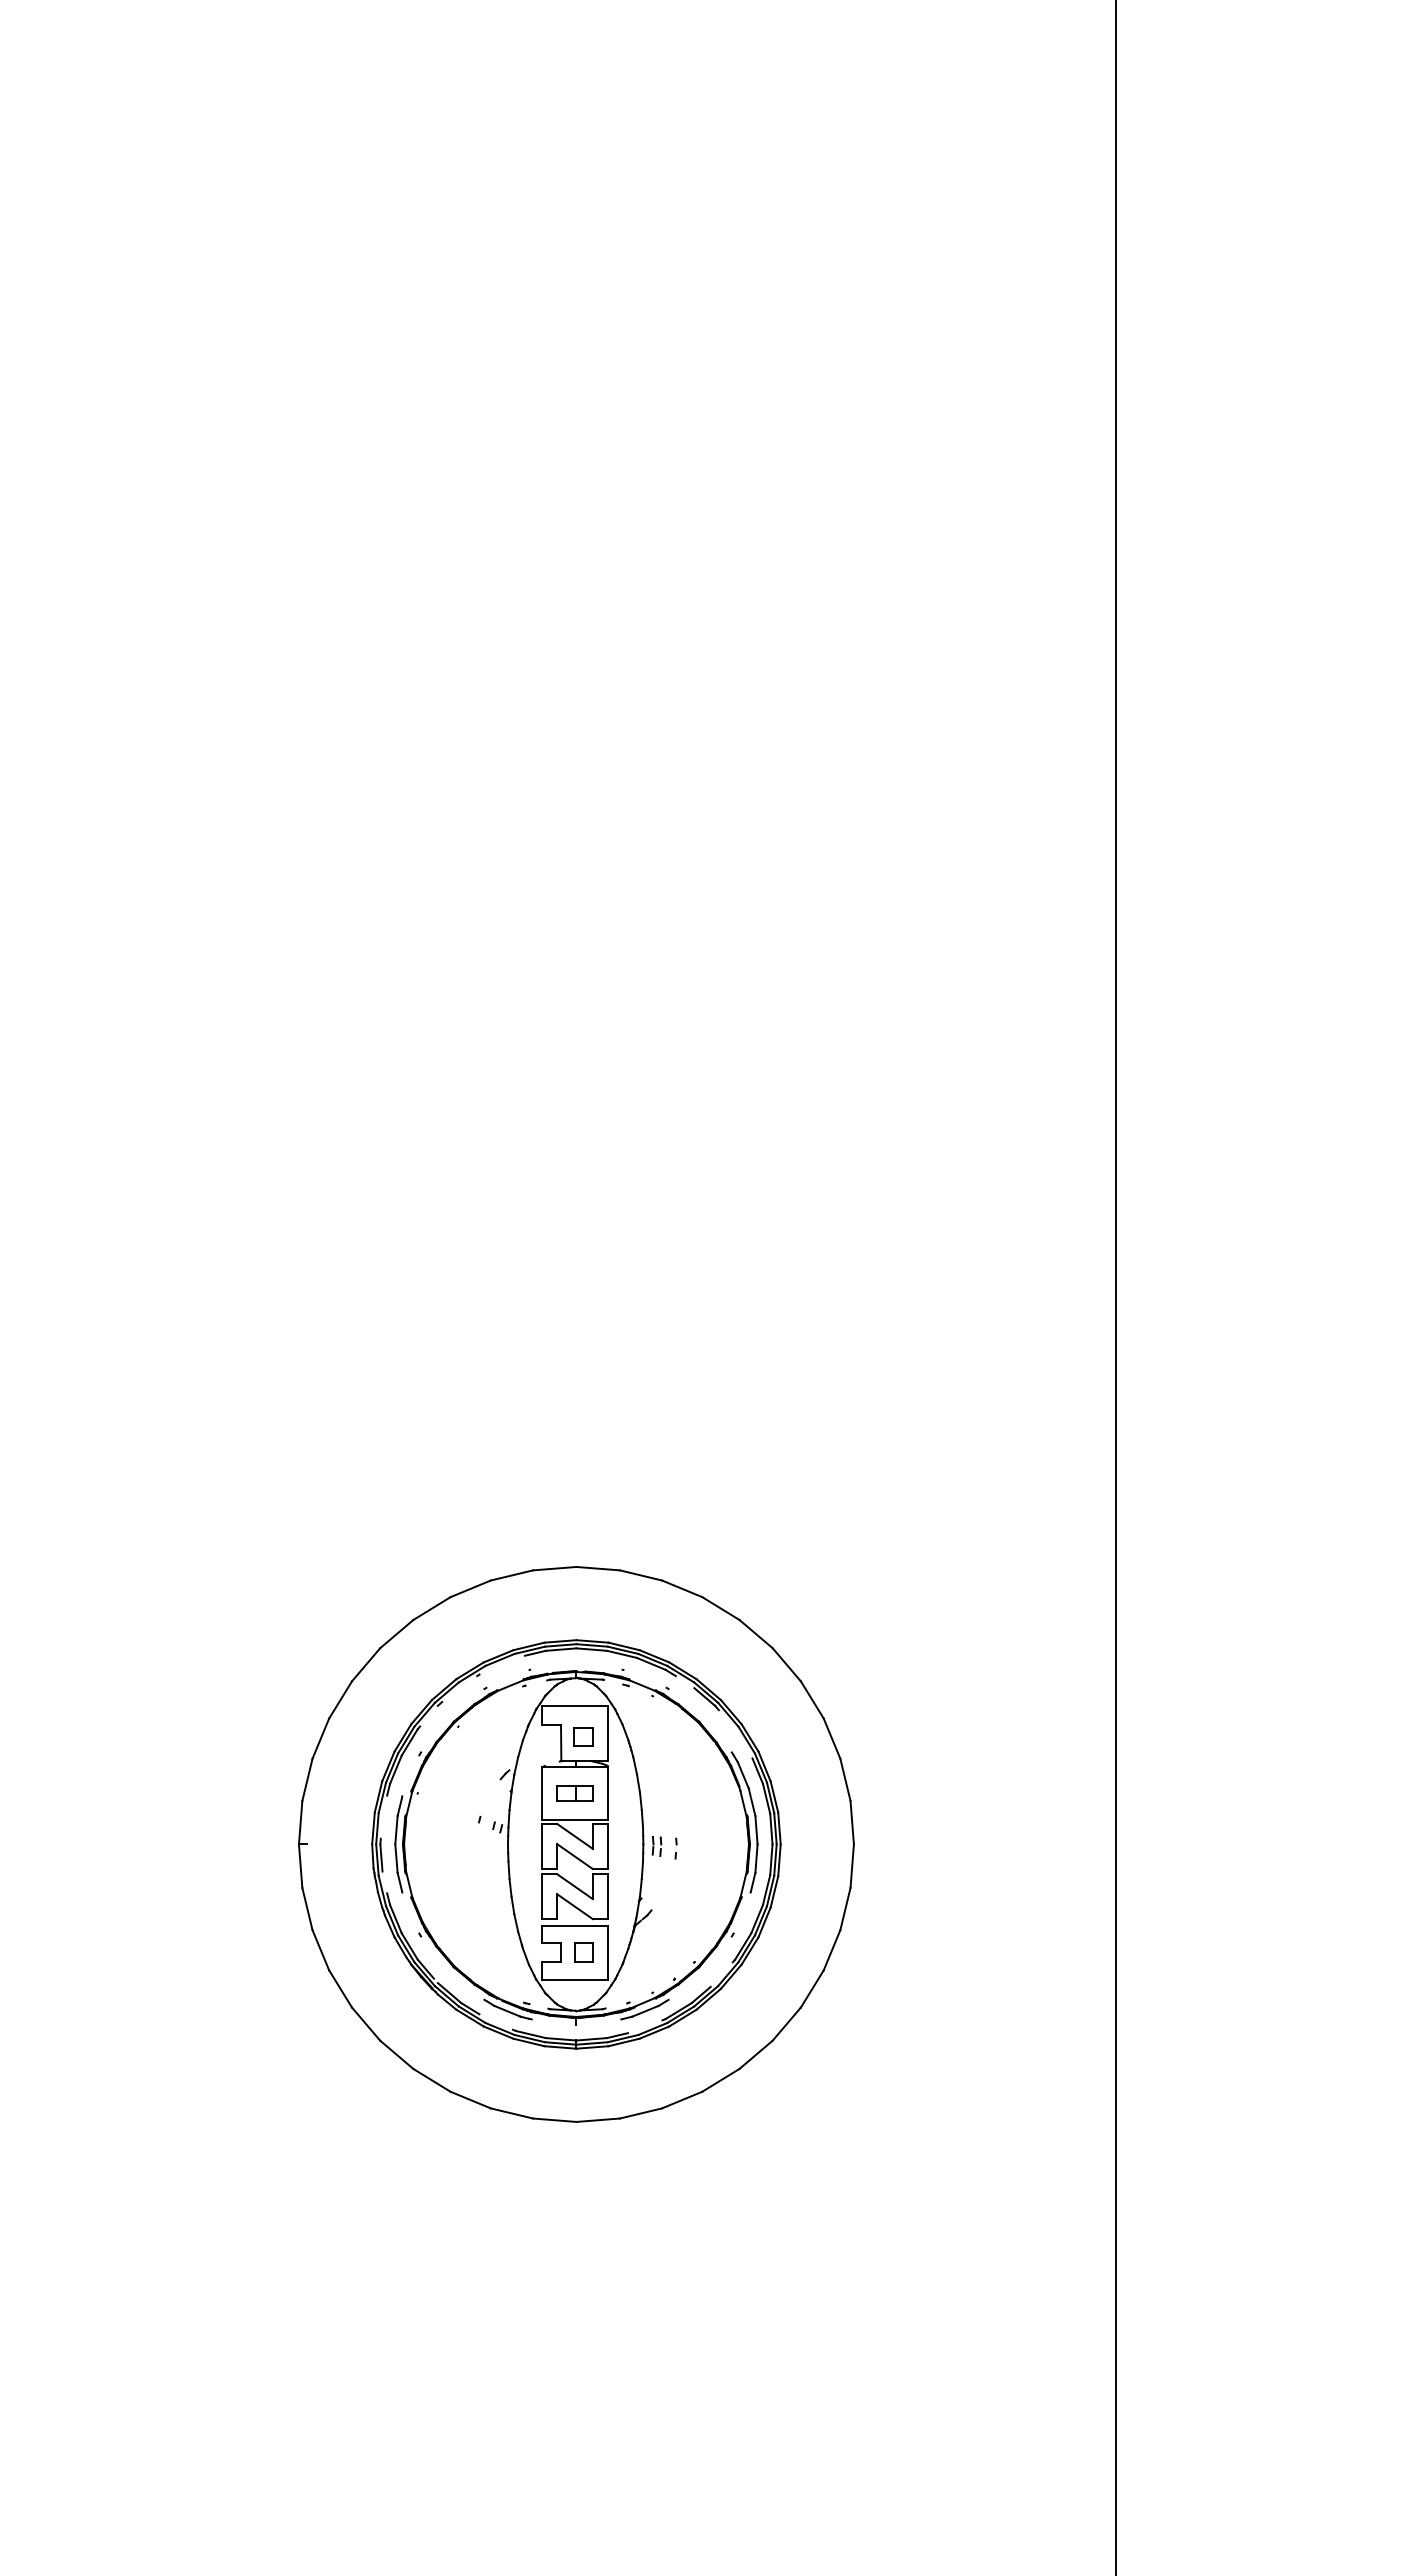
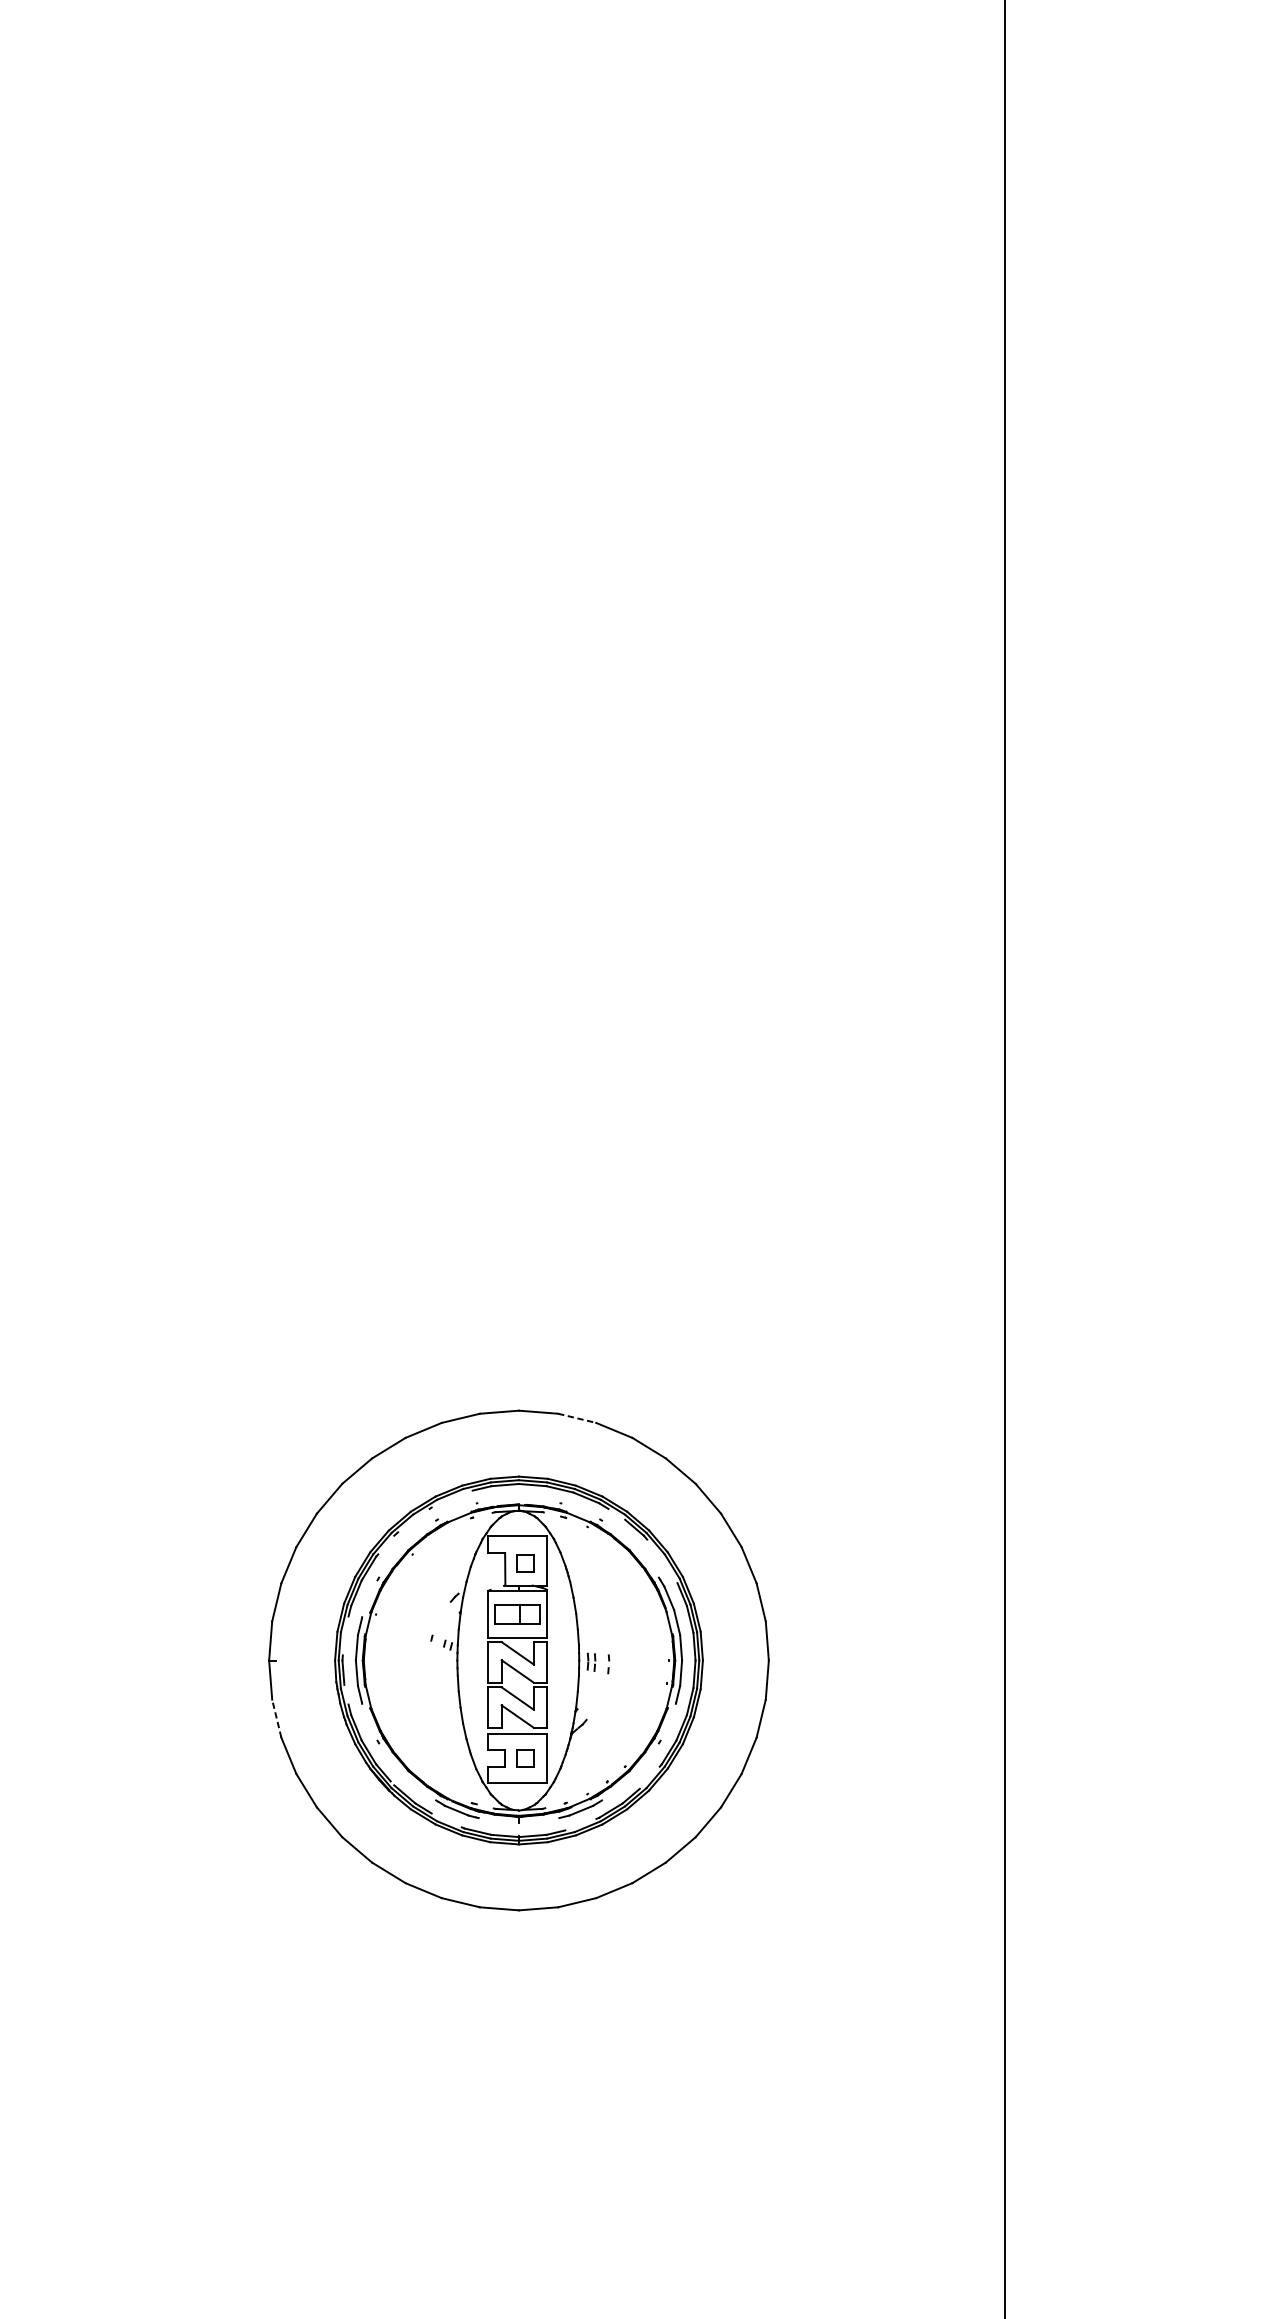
line: (641, 1575) -> (577, 1418), solid -> dashed
part: (574, 1793) -> (517, 1614), size x1.4
line: (307, 1909) -> (276, 1719), solid -> dashed

